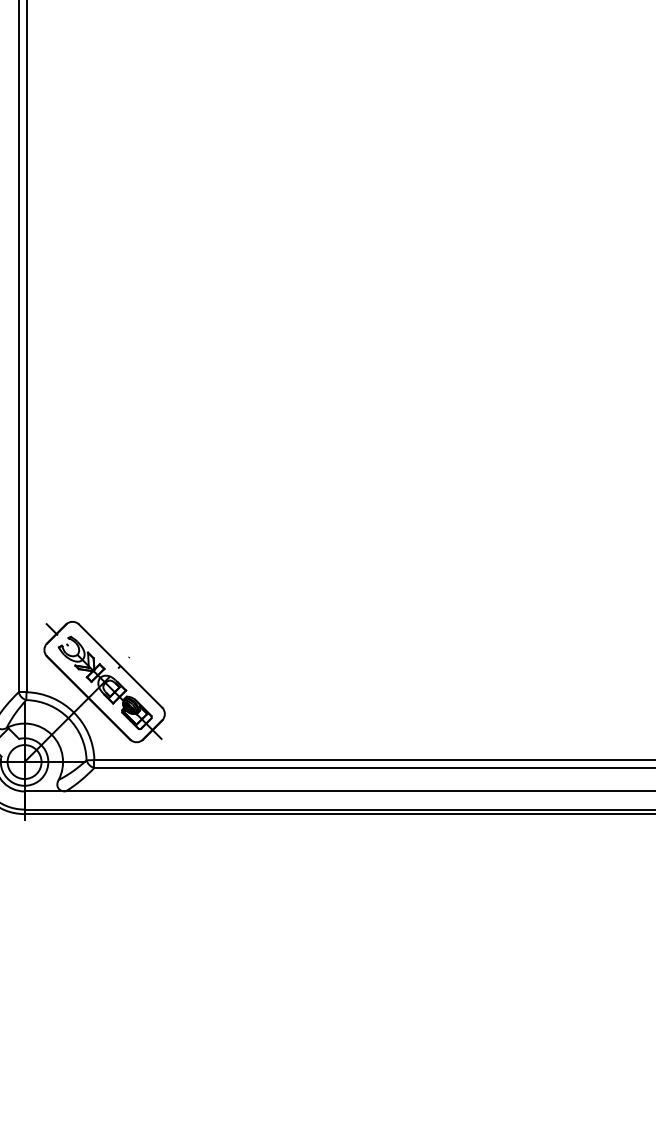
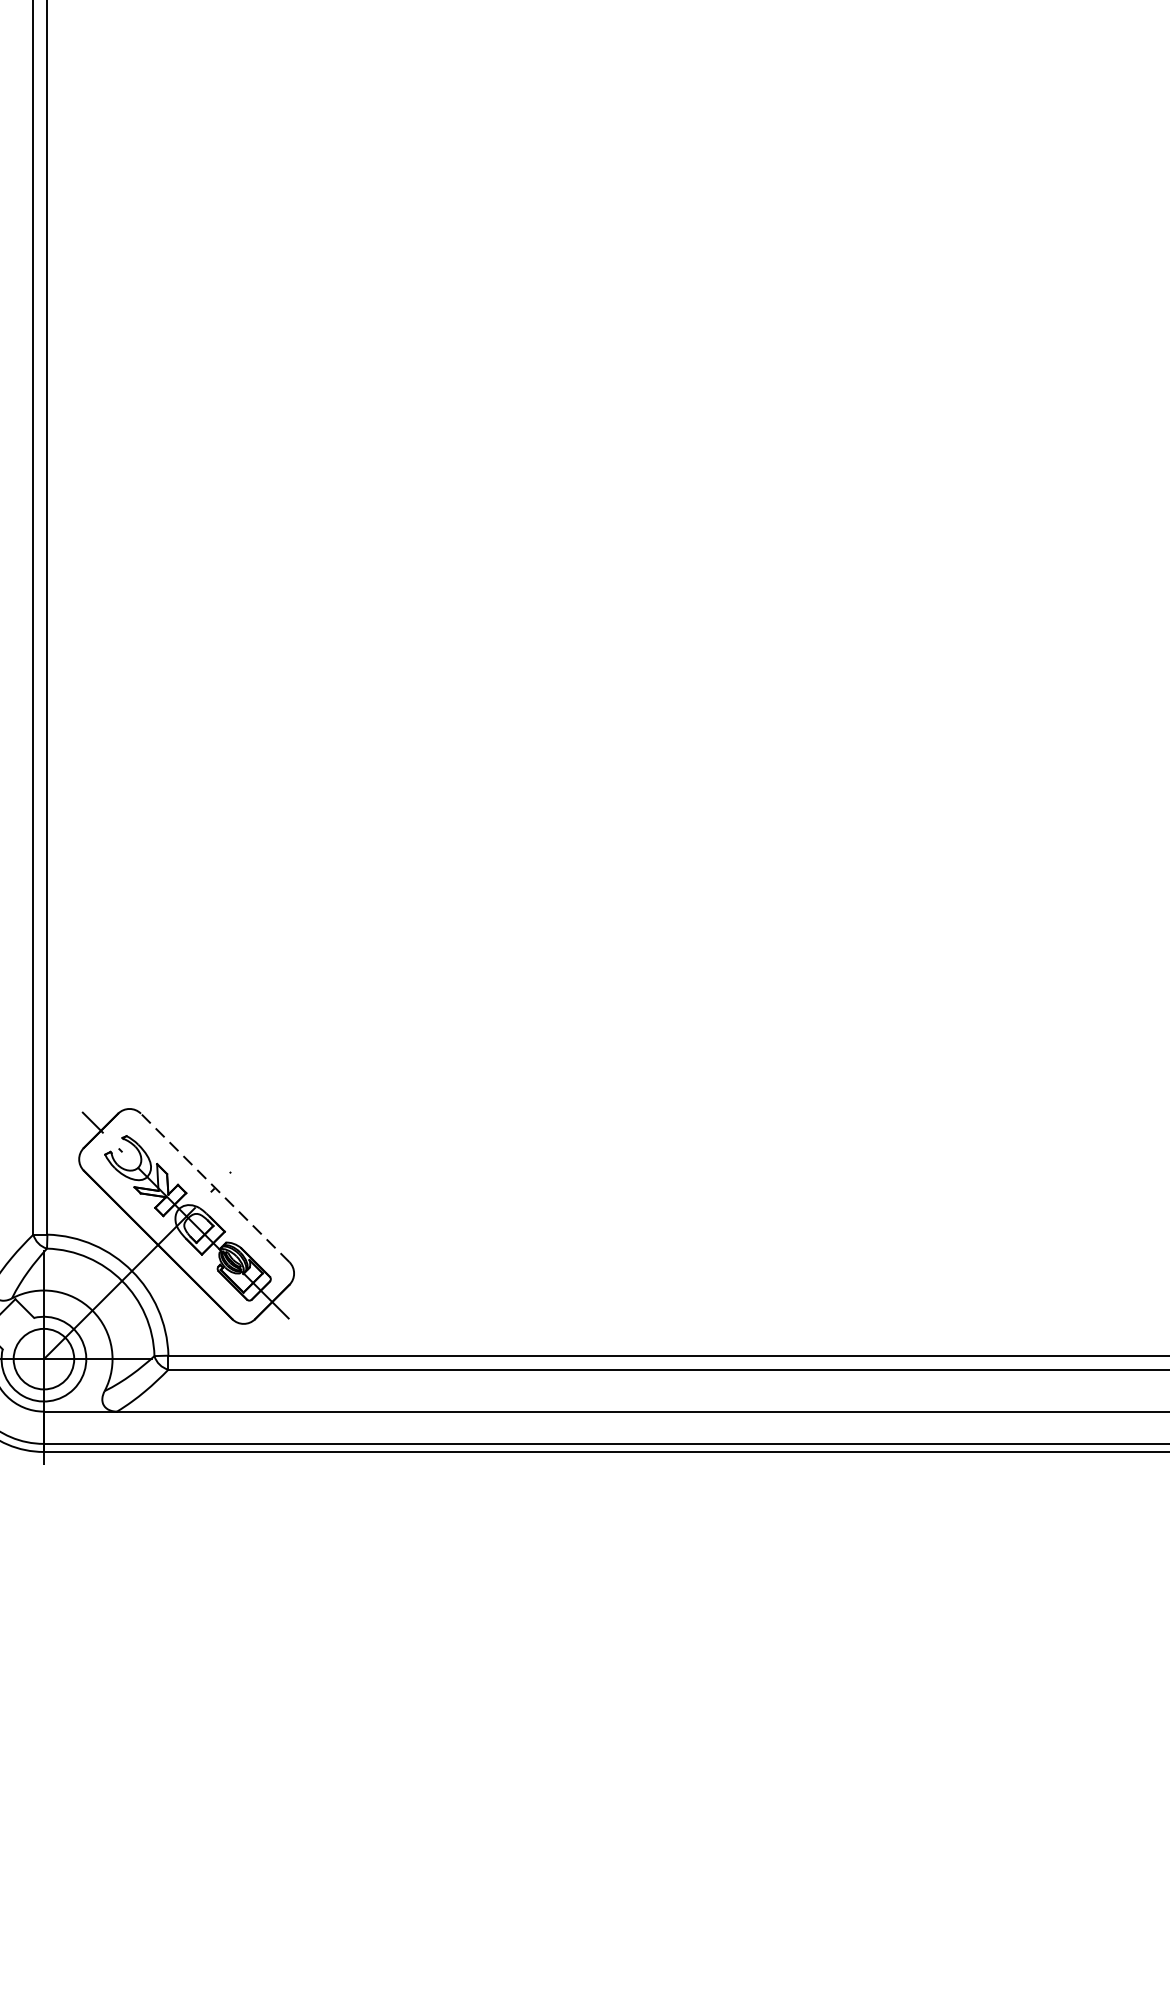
line: (120, 666) -> (214, 1188), solid -> dashed

